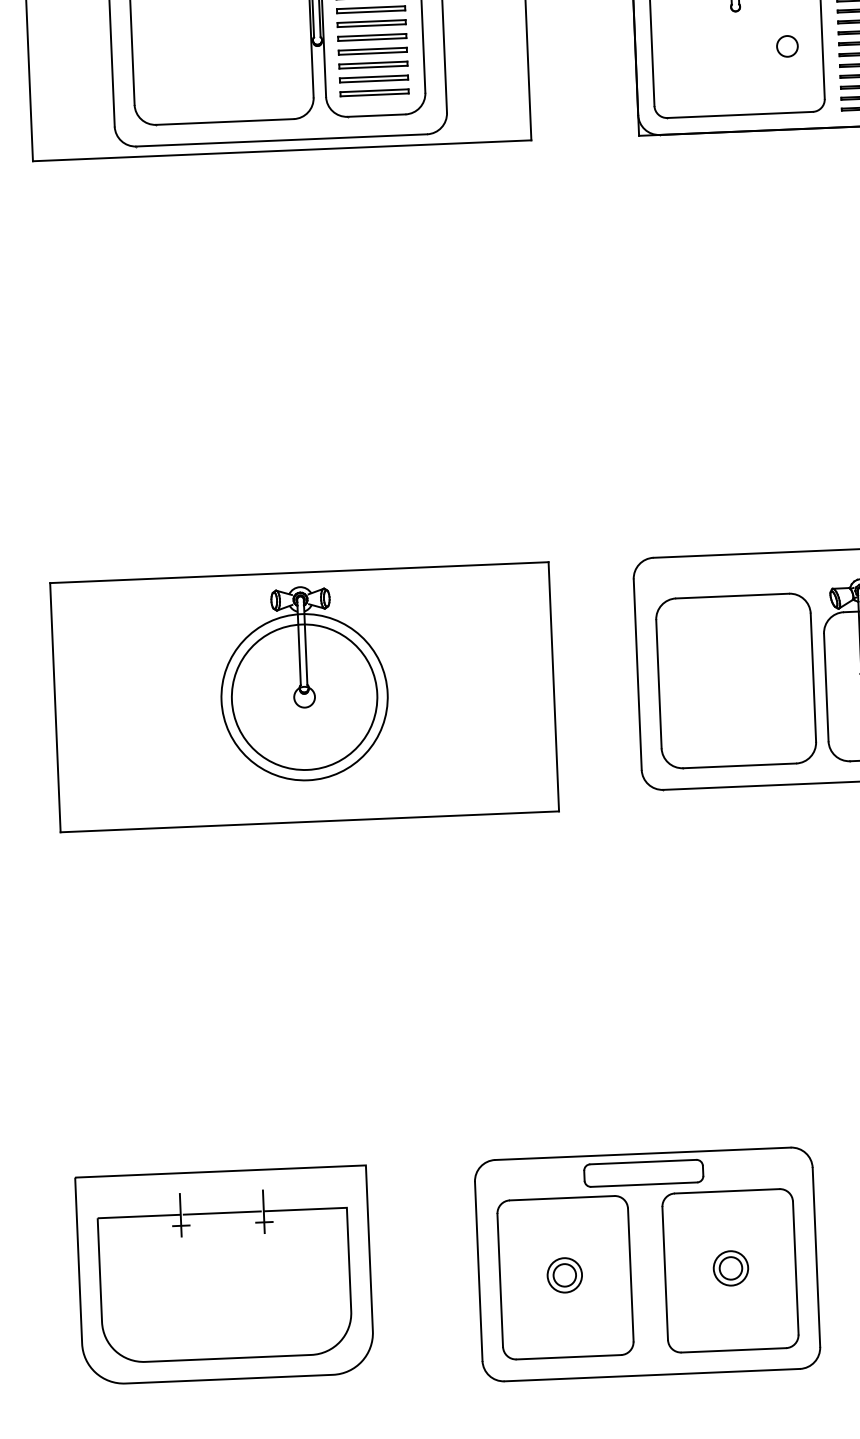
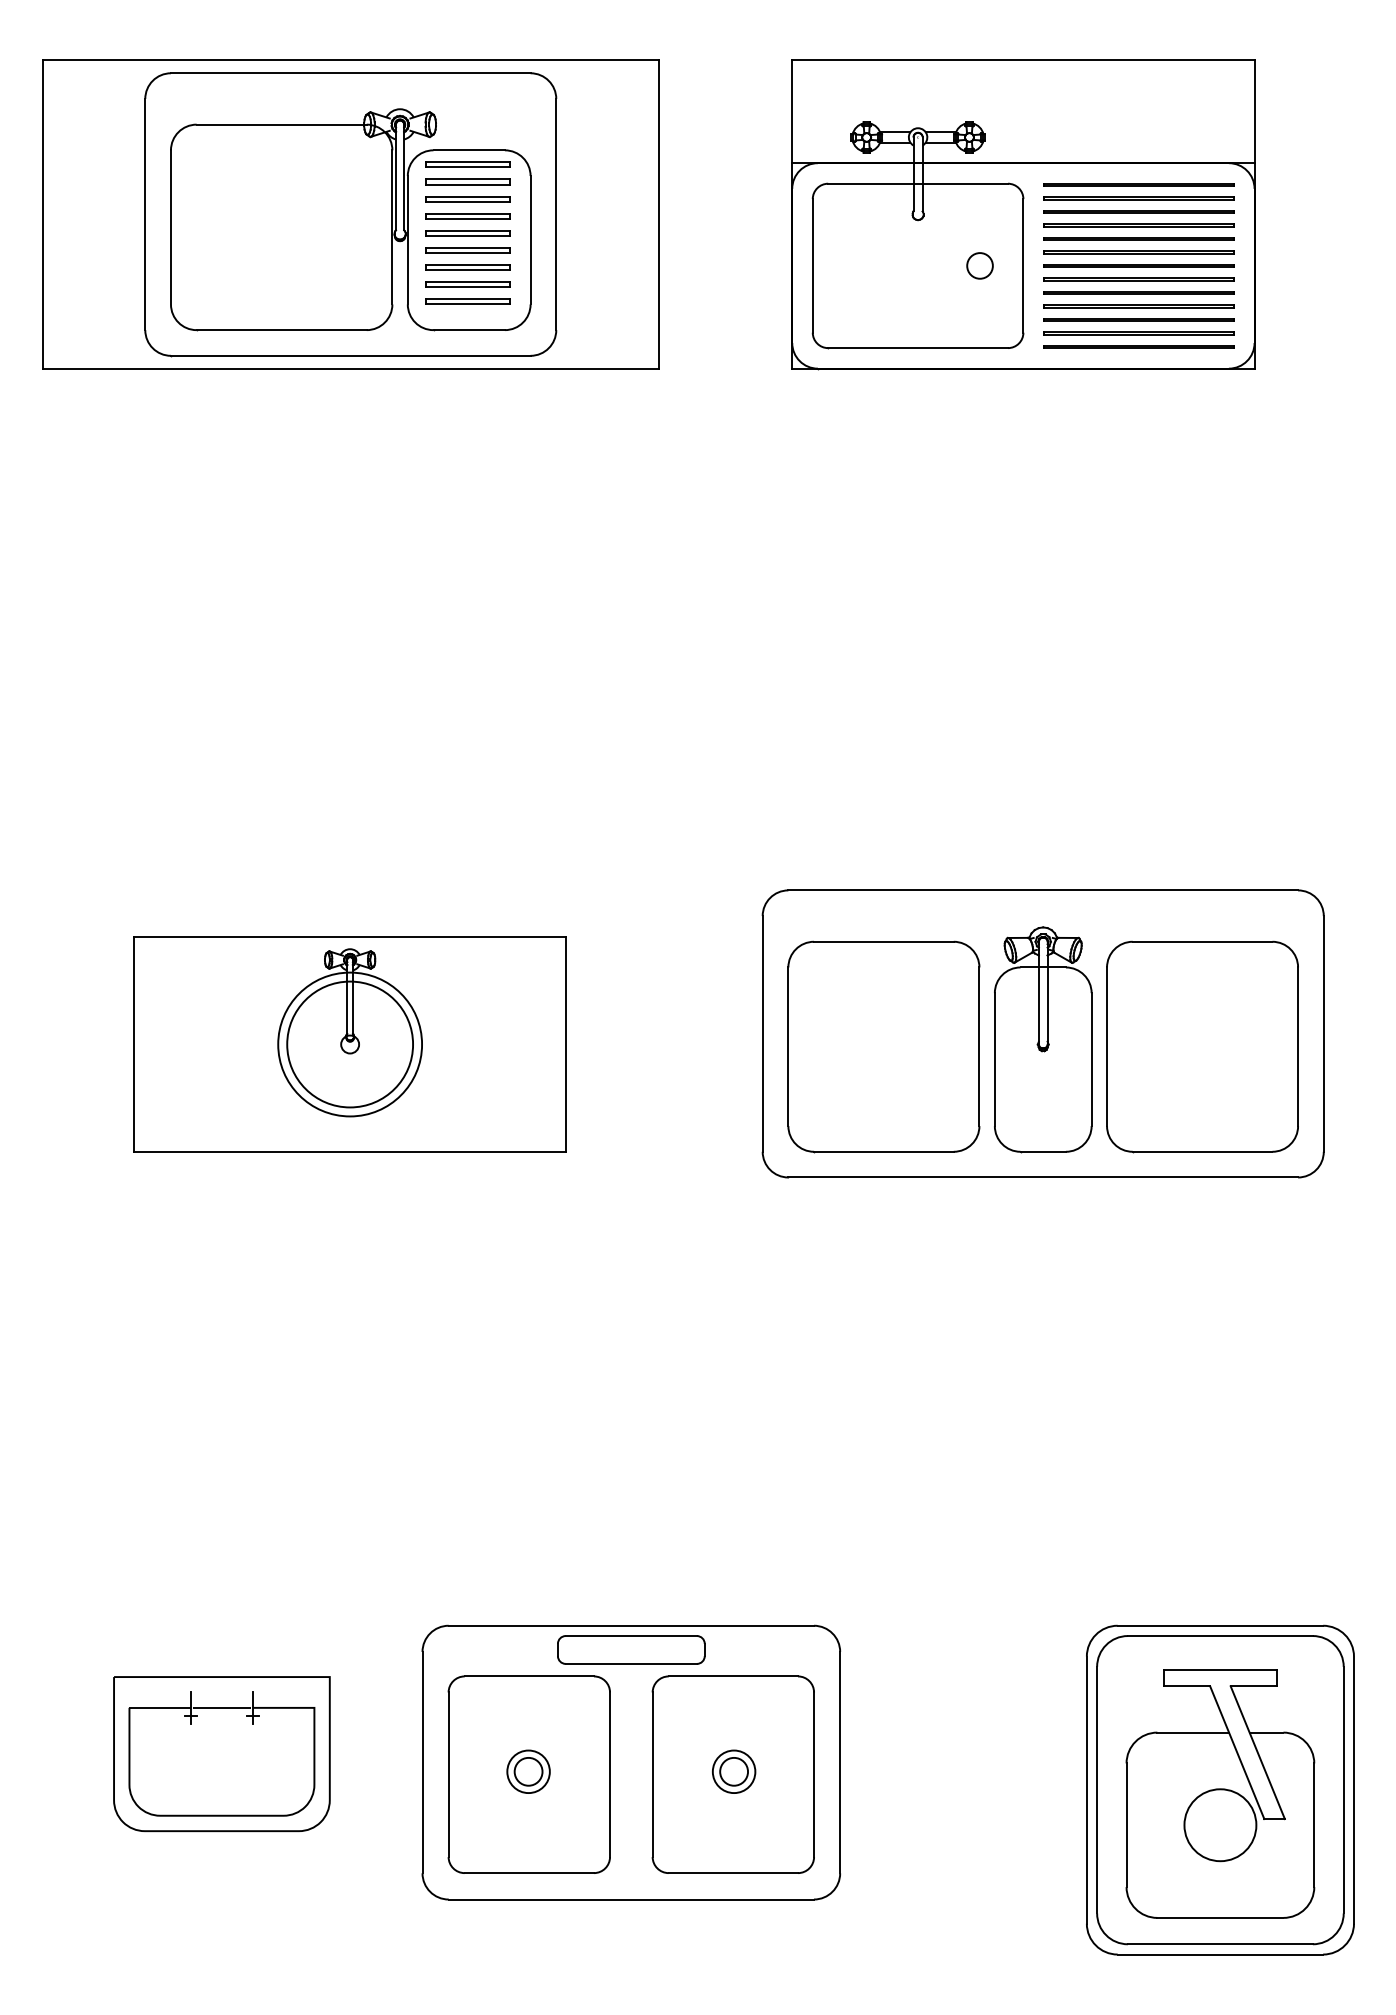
part: (304, 697) -> (349, 1044), size x0.7
part: (647, 1264) -> (631, 1762), moved
part: (224, 1274) -> (221, 1753), size x0.6

